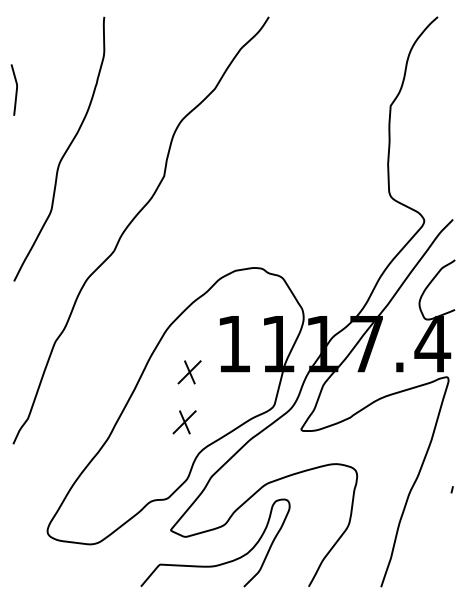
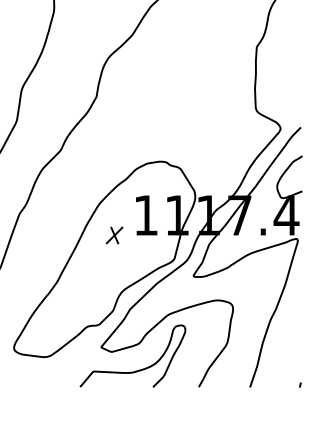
part: (184, 422) -> (110, 270), removed
line: (451, 489) -> (299, 384), moved

